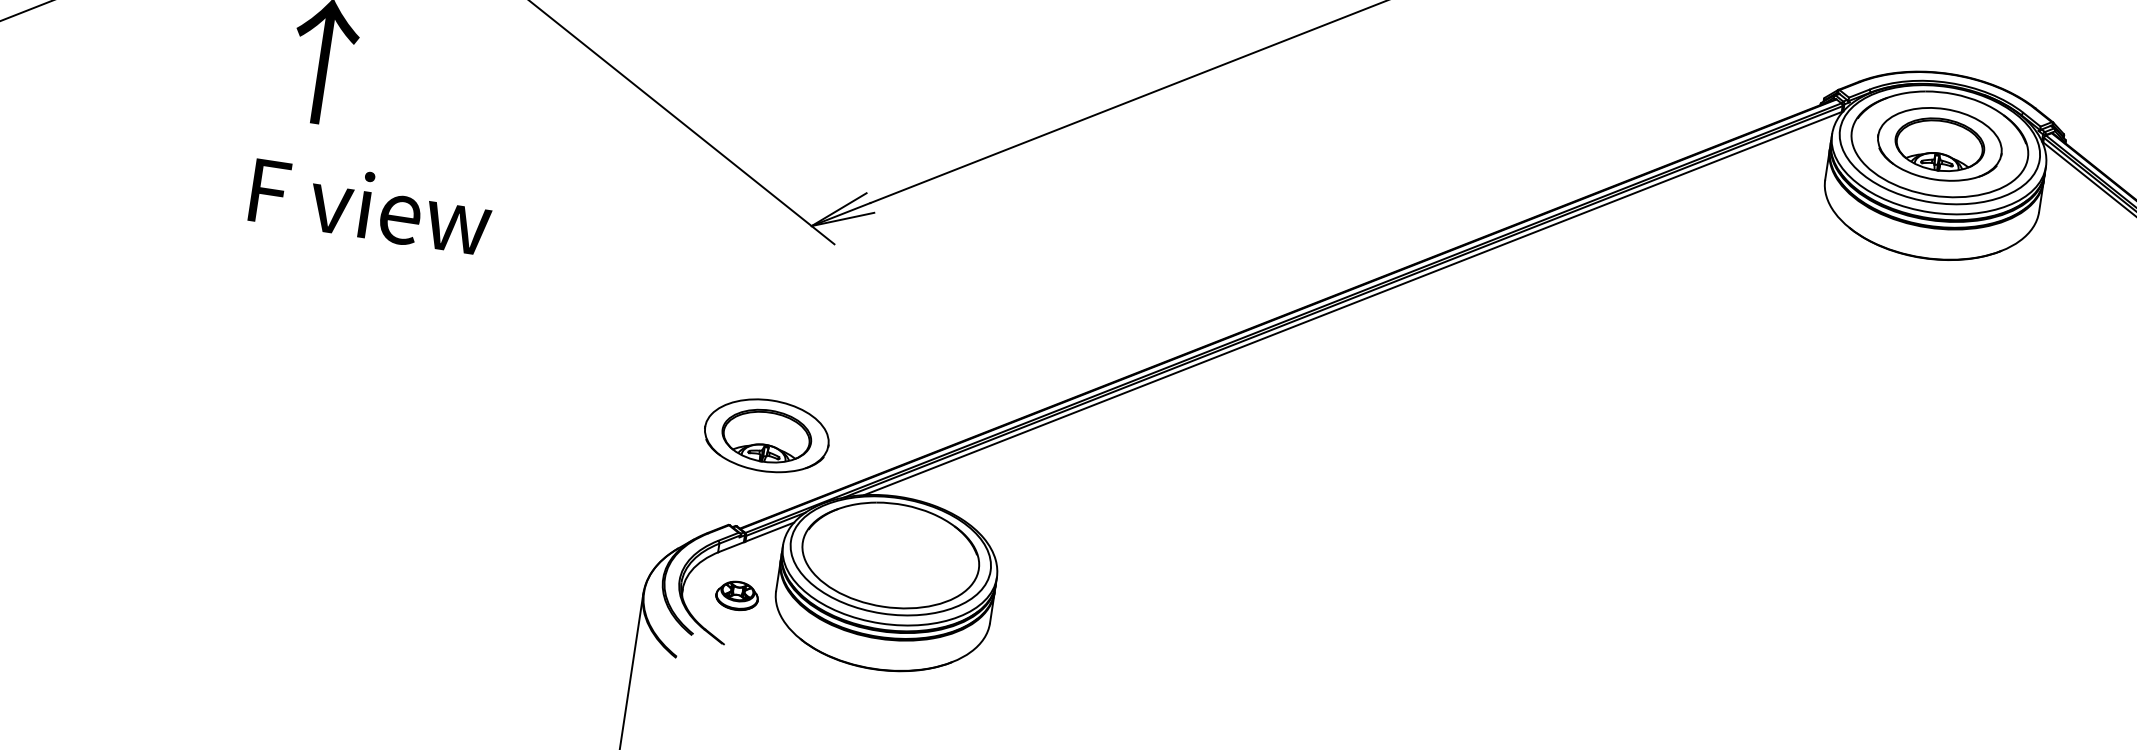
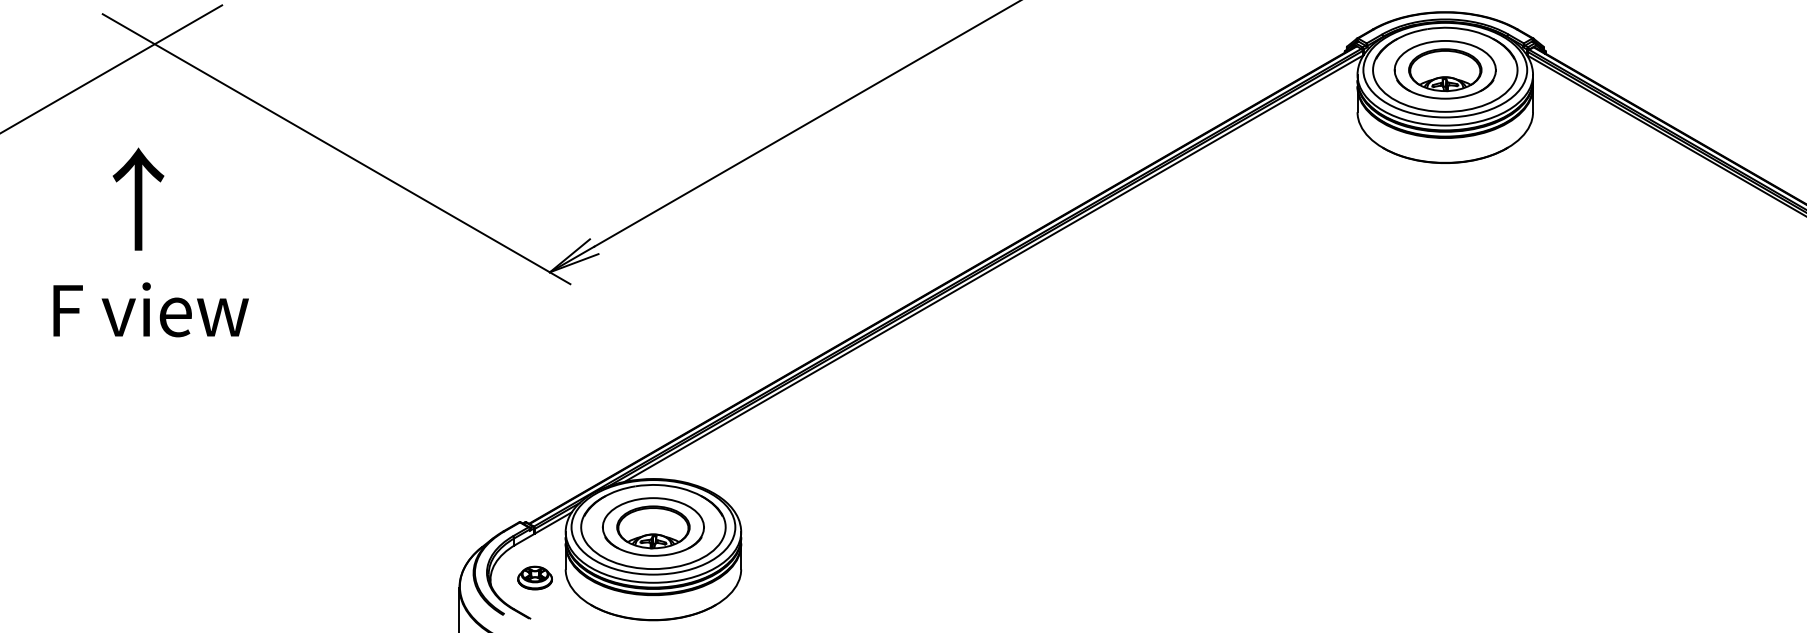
text: (370, 205) -> (150, 309), moved
part: (765, 434) -> (652, 526), moved

